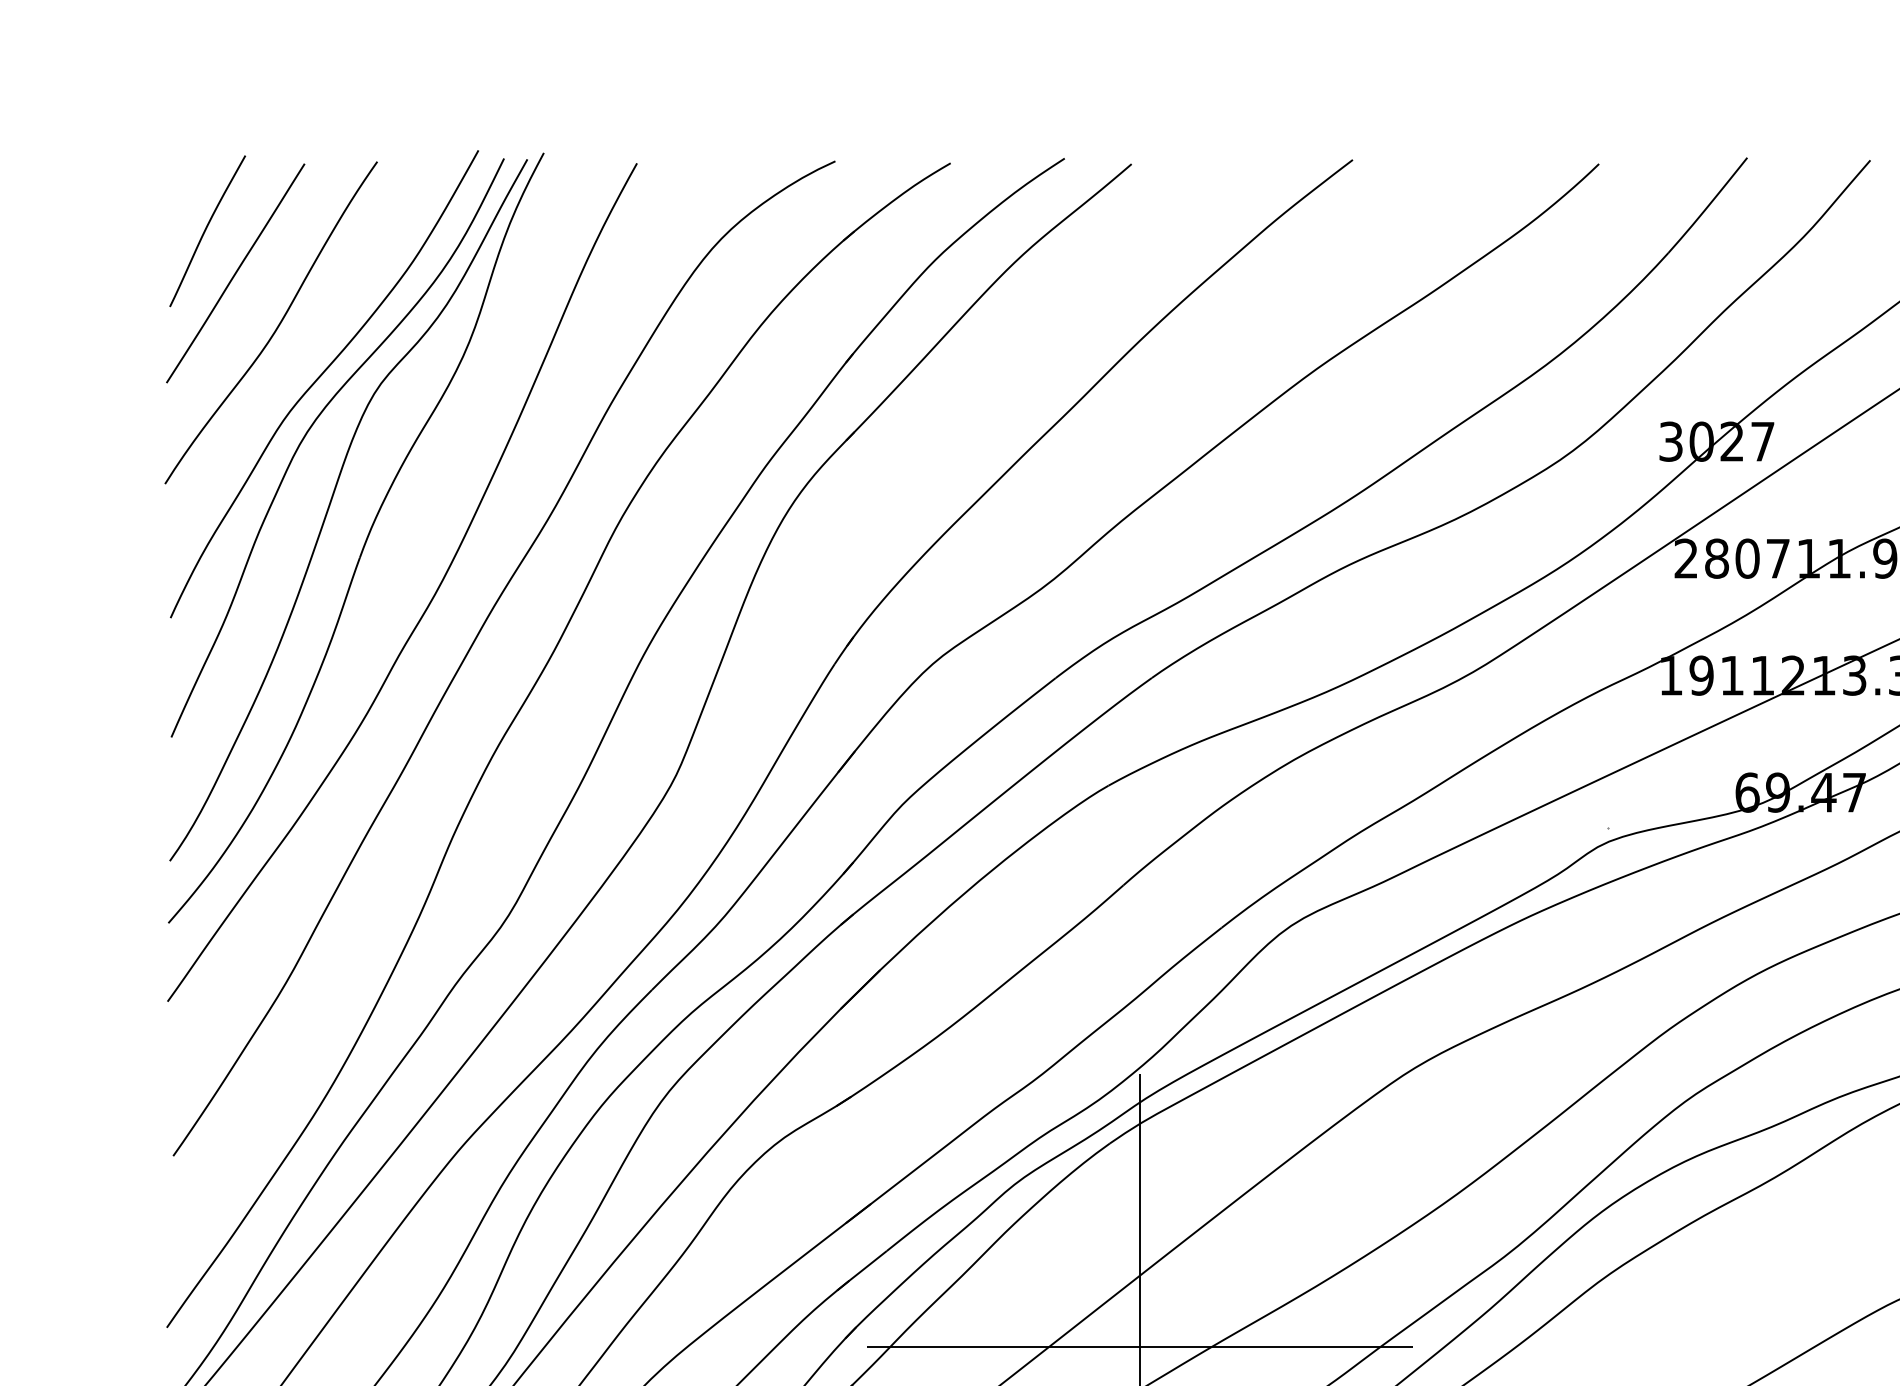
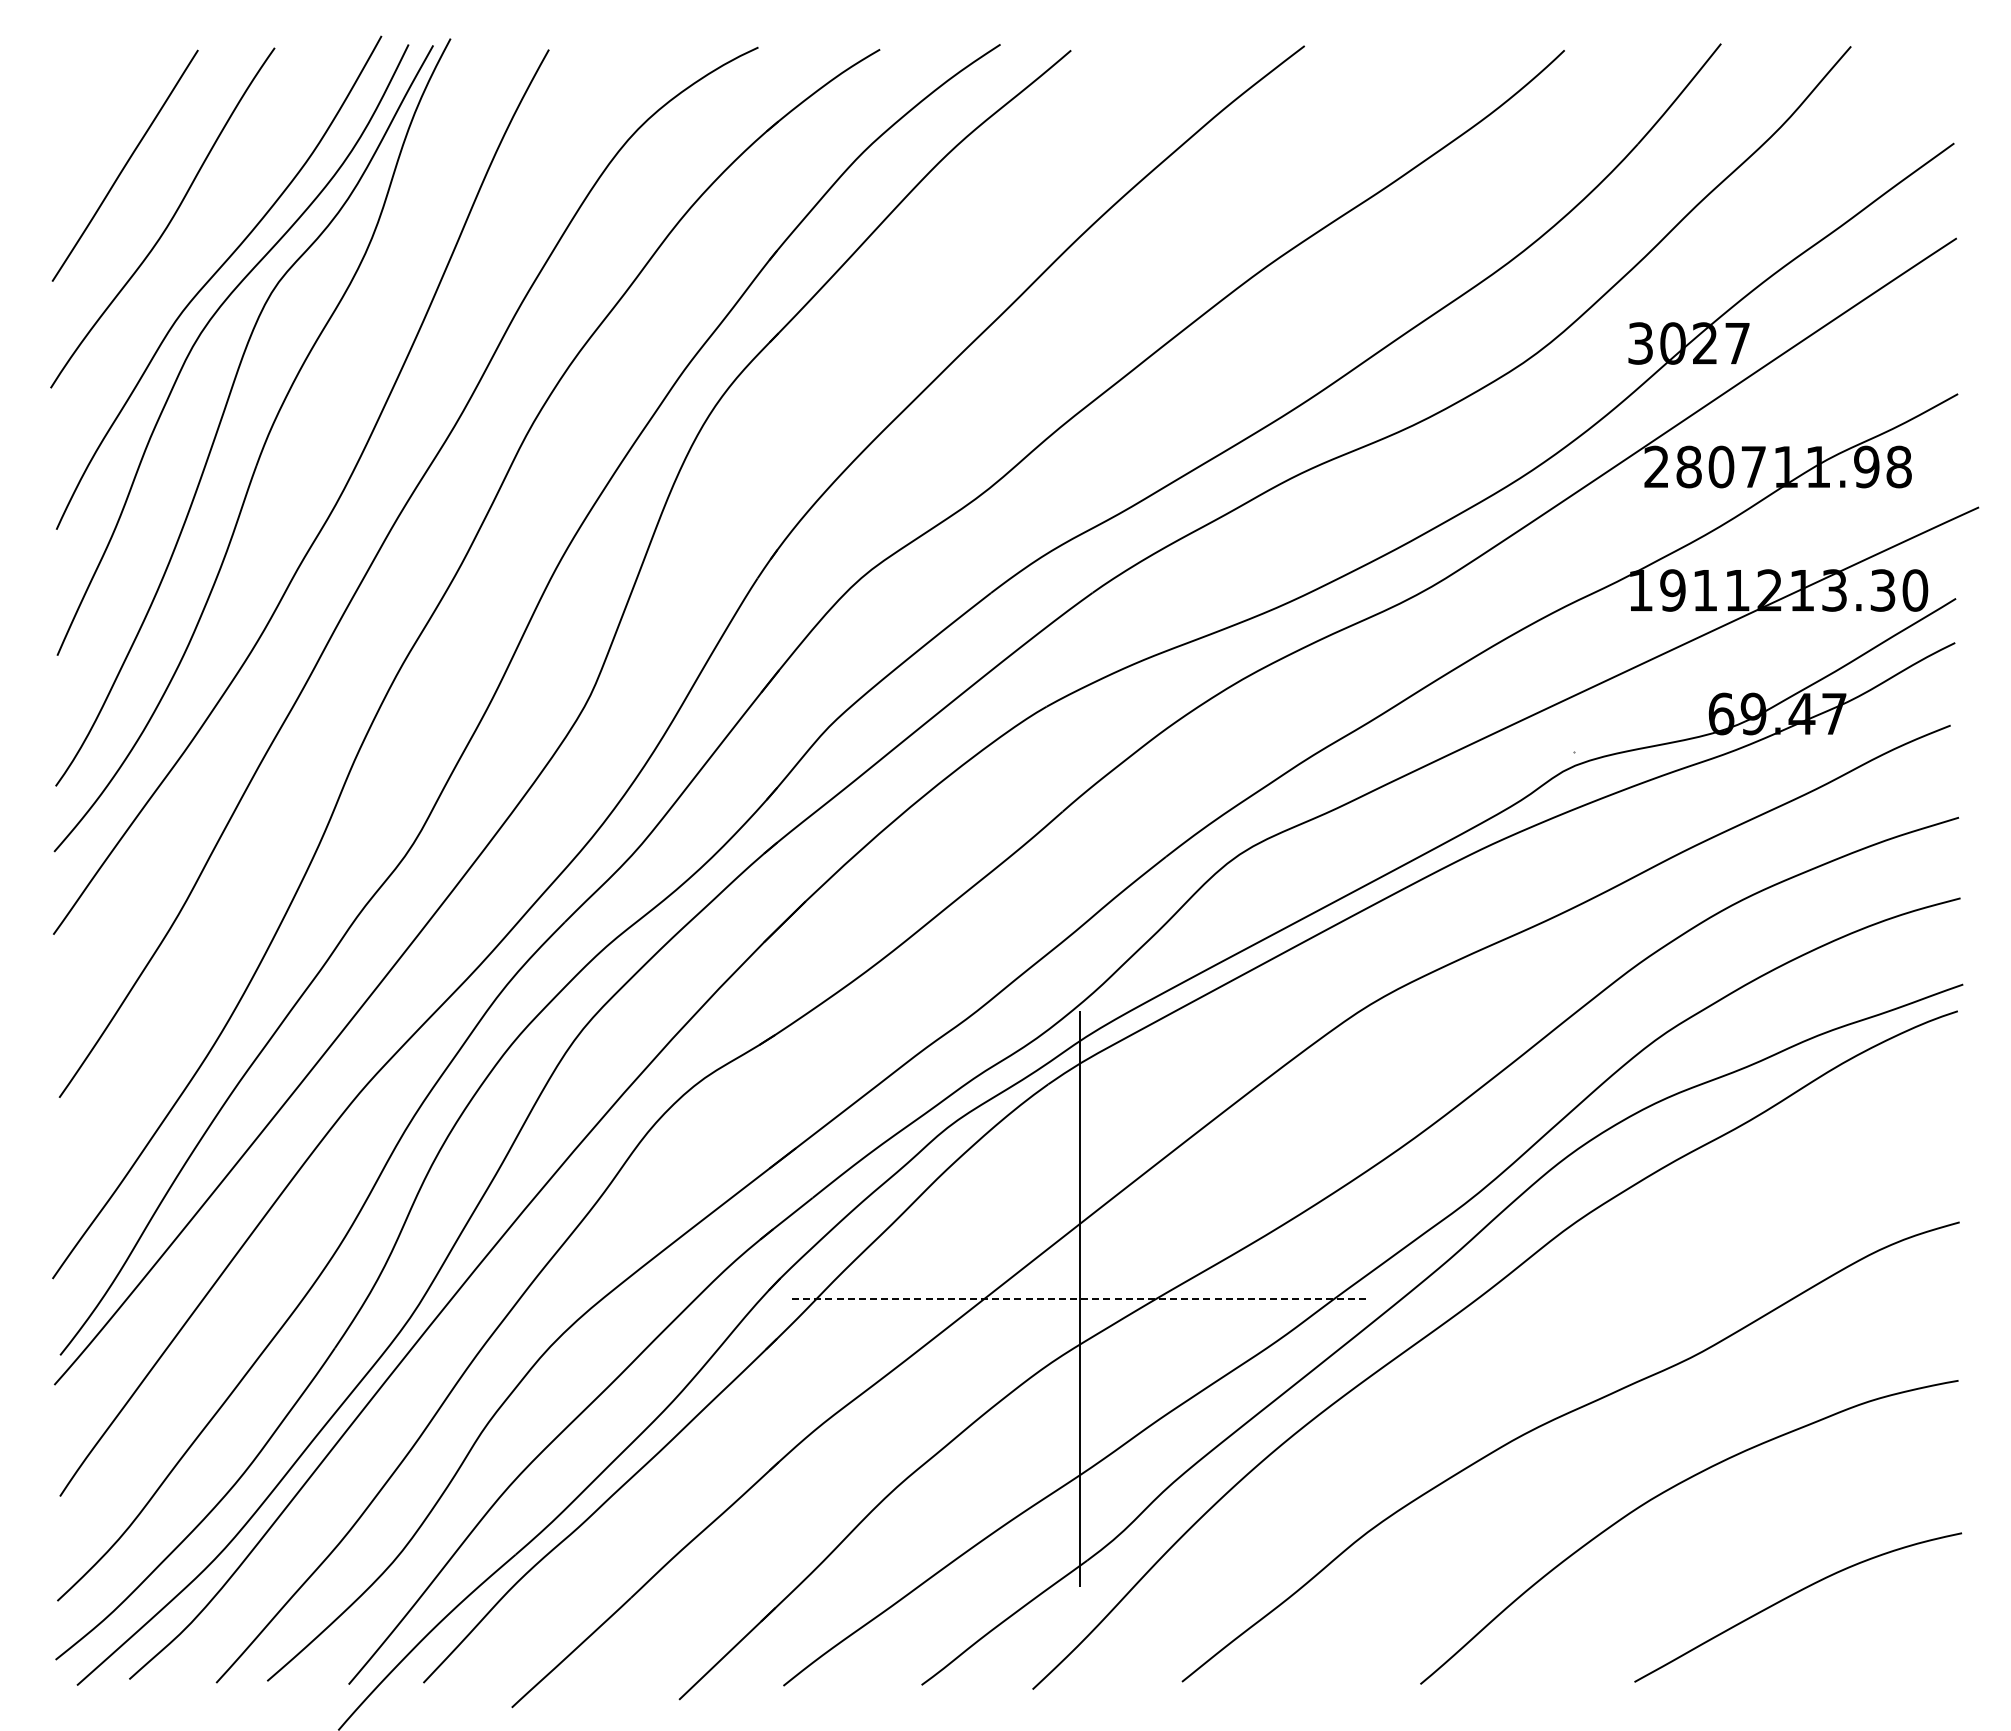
curve: (205, 231) -> (93, 121), removed
line: (1140, 1347) -> (1080, 1299), solid -> dashed

